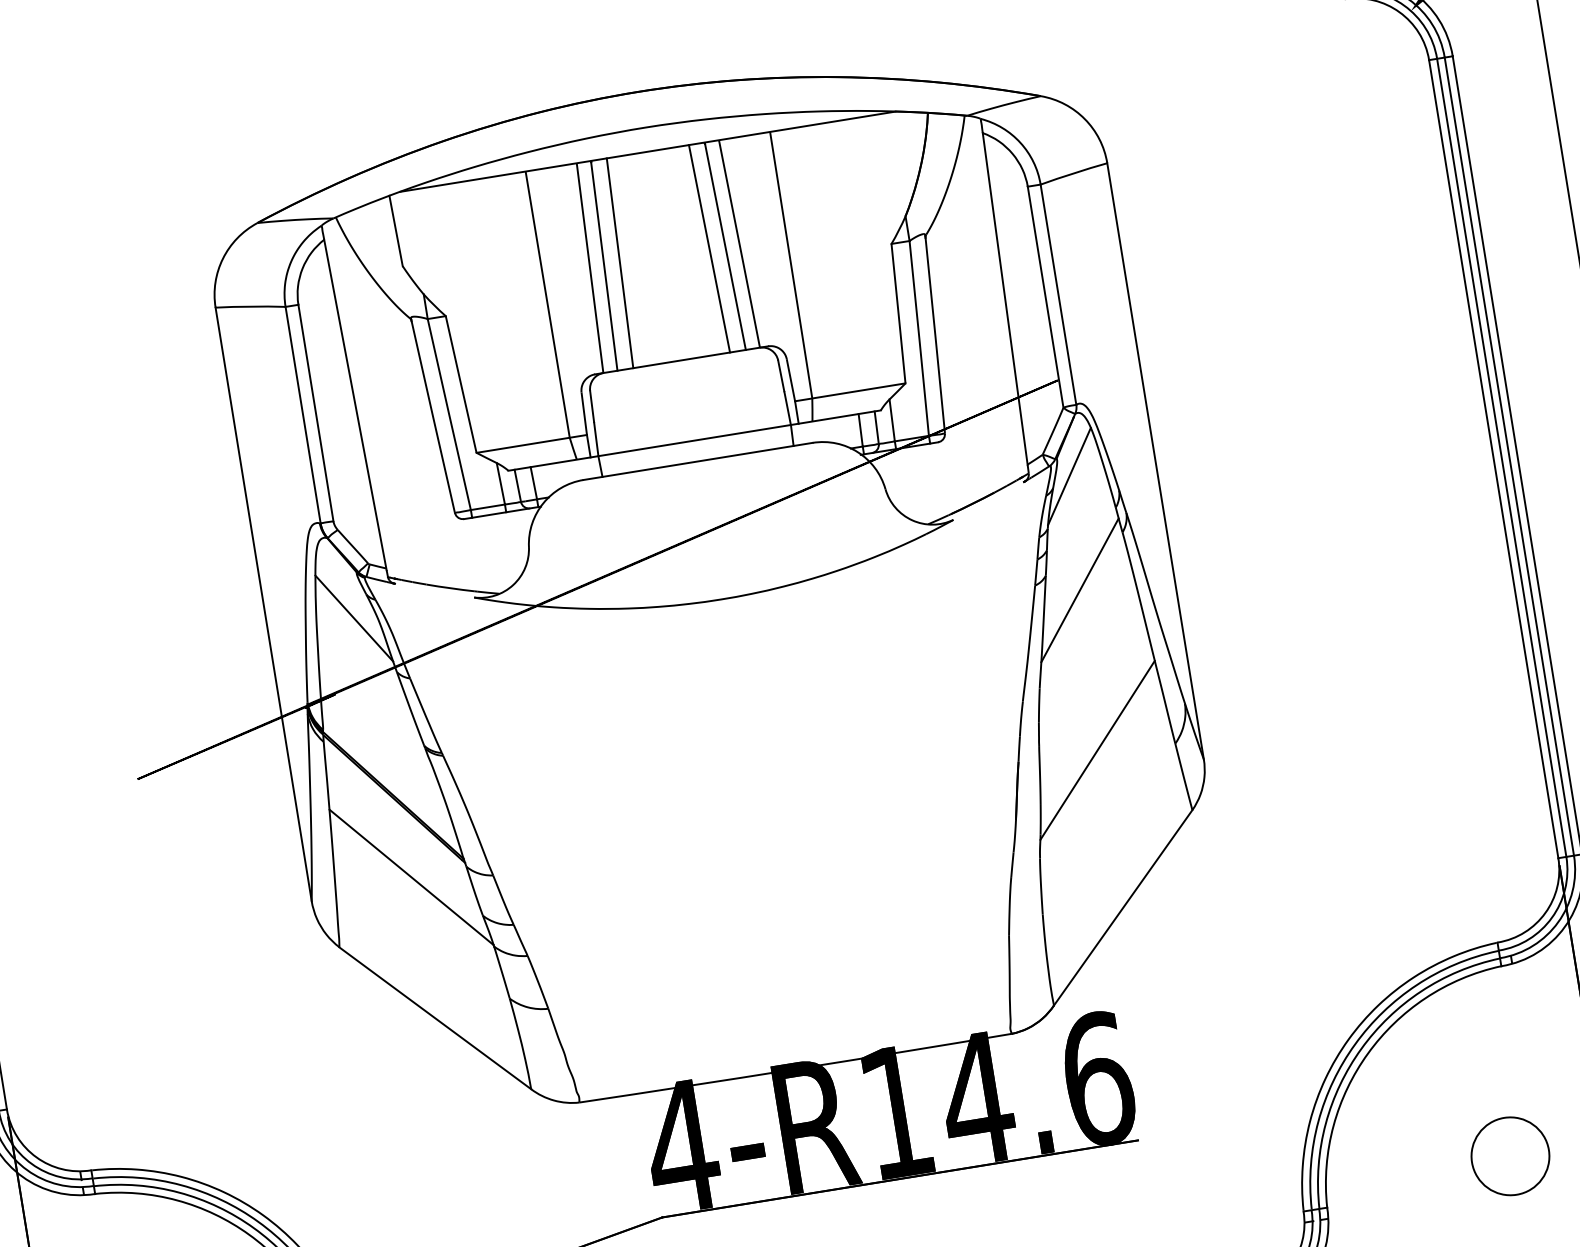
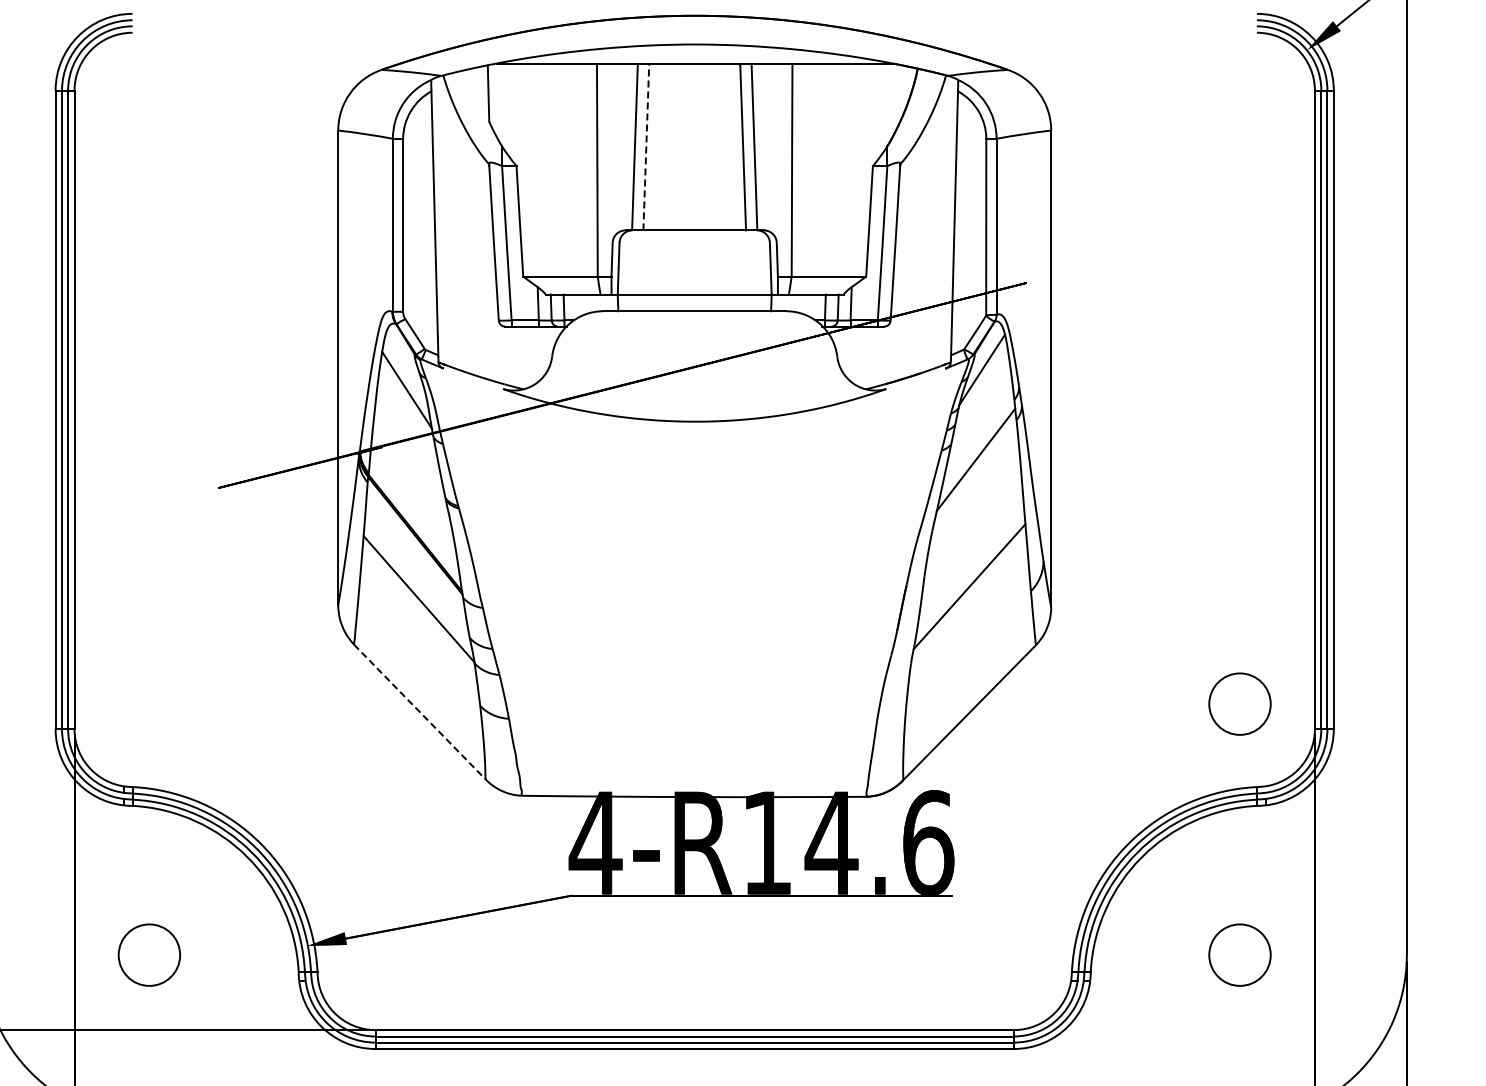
line: (709, 248) -> (730, 146), removed
line: (619, 262) -> (658, 146), removed
line: (604, 266) -> (646, 147), solid -> dashed
circle: (1458, 841) -> (1239, 703), added
line: (436, 1018) -> (420, 712), solid -> dashed

